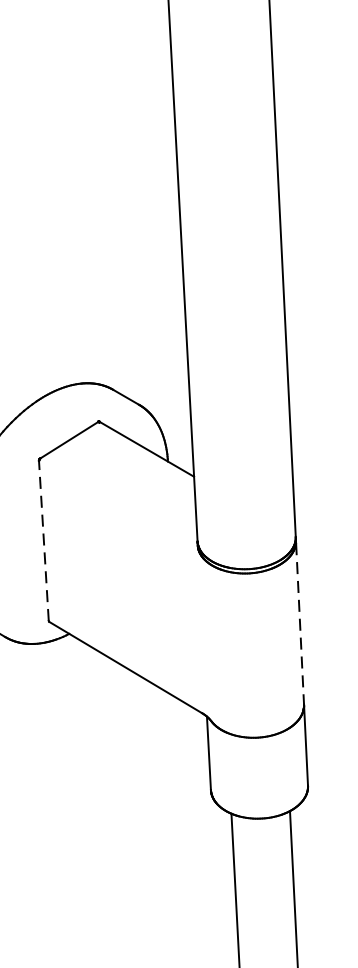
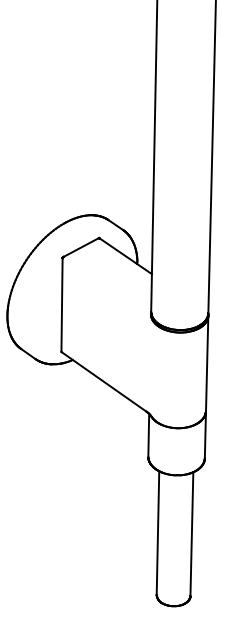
line: (44, 540) -> (62, 304), dashed -> solid
line: (300, 622) -> (207, 363), dashed -> solid

